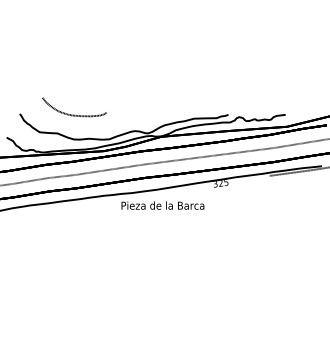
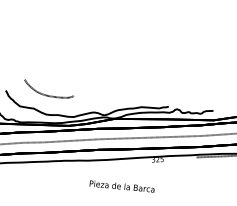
text: (162, 205) -> (121, 186), moved

